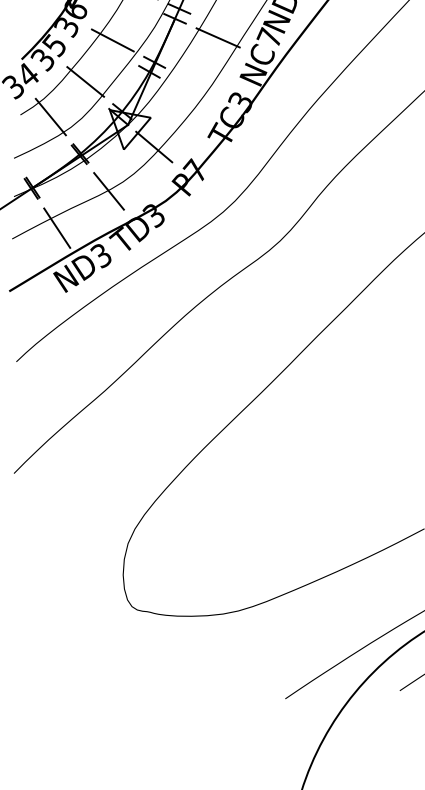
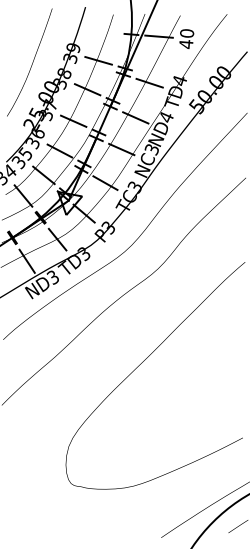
text: (268, 37) -> (151, 149), NC7 -> NC3
line: (190, 94) -> (105, 182), added
text: (193, 170) -> (107, 227), P7 -> P3

